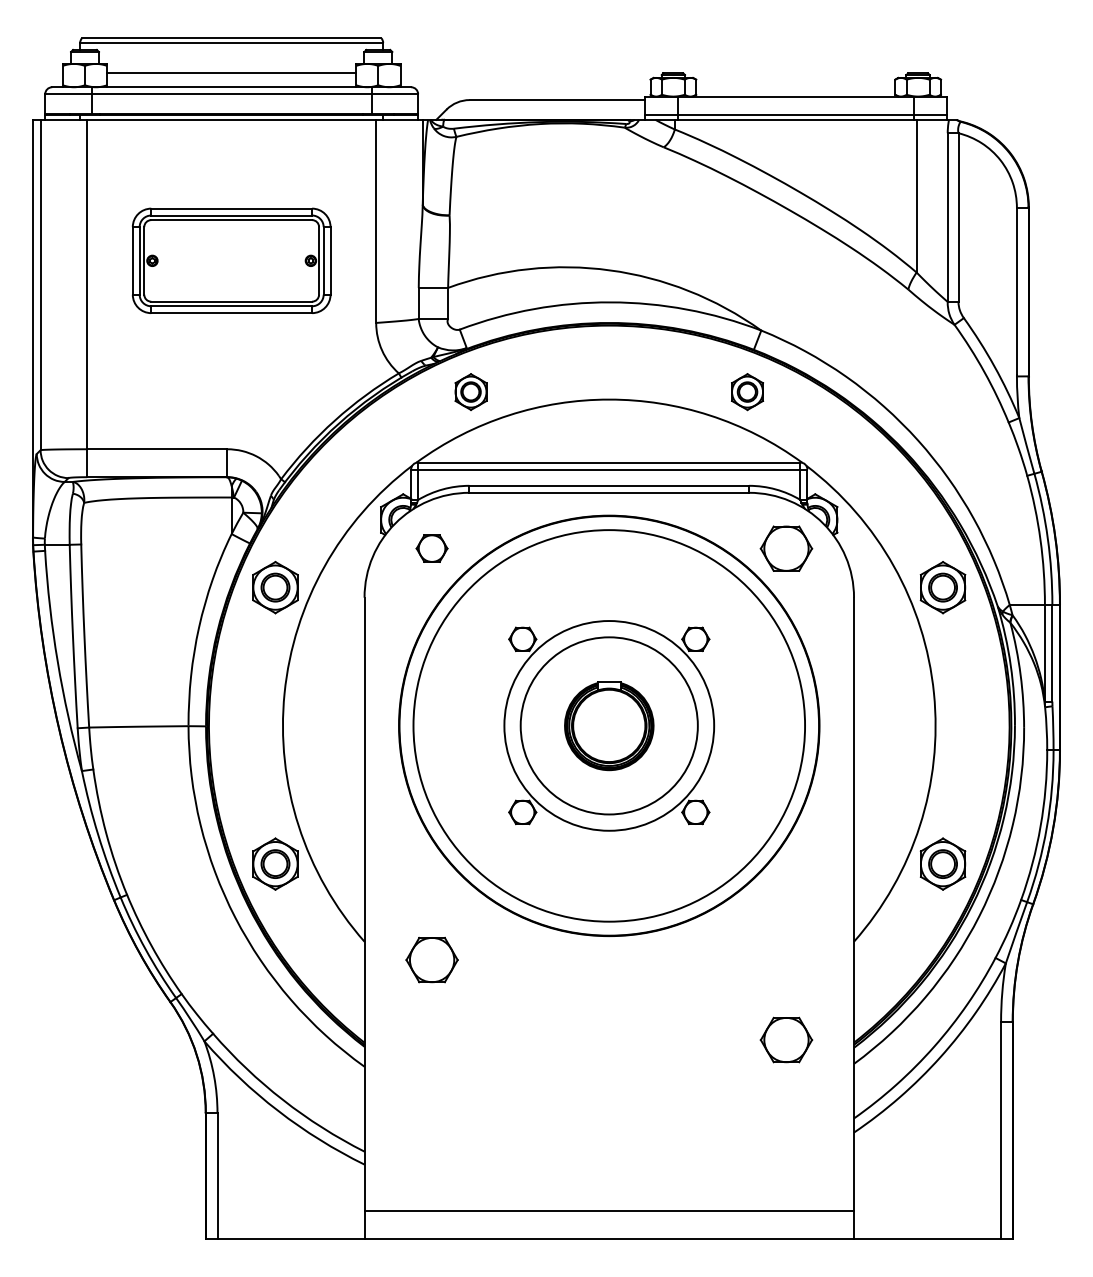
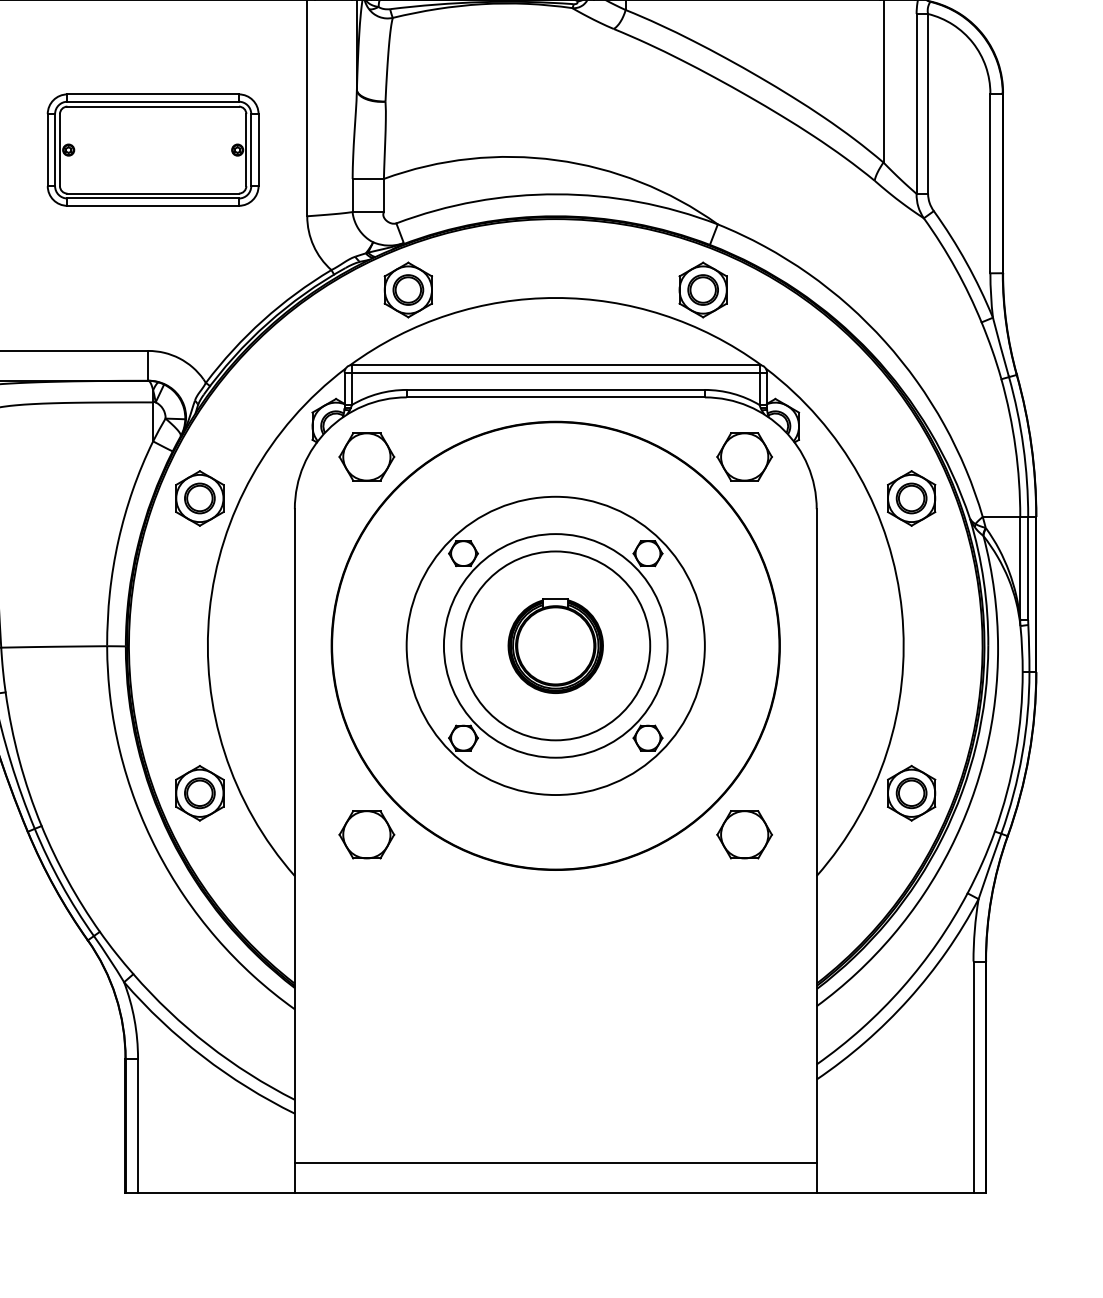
part: (470, 391) -> (407, 289), size x1.43
part: (747, 391) -> (703, 289), size x1.43
part: (431, 548) -> (366, 456), size x1.67
circle: (609, 725) -> (555, 645), size x0.71
part: (431, 959) -> (366, 834), moved
part: (786, 1039) -> (744, 834), moved

